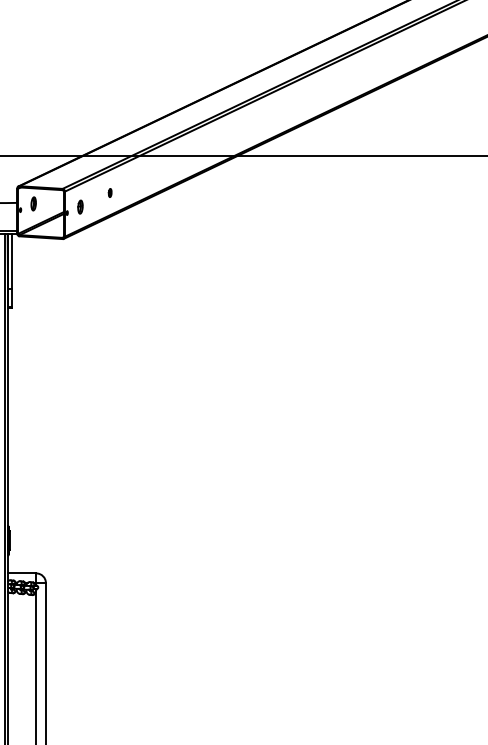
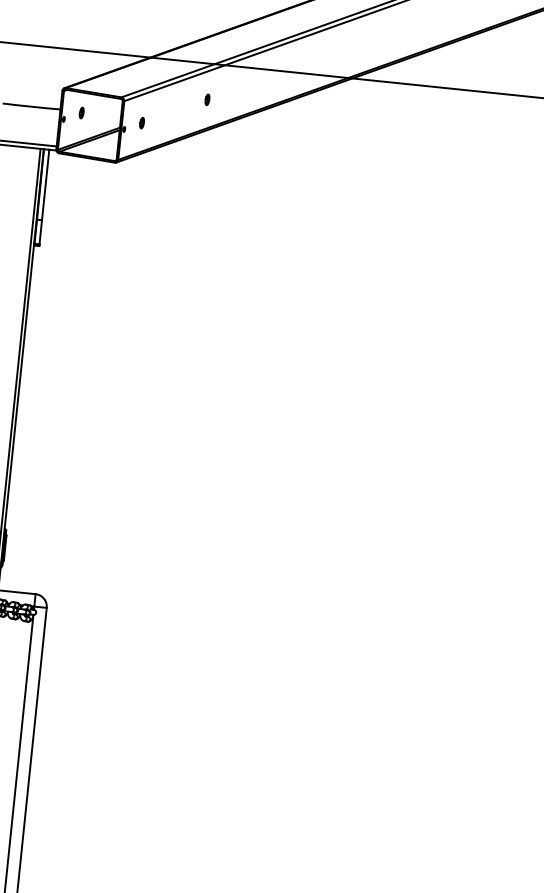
part: (109, 192) -> (206, 99), moved
part: (33, 203) -> (81, 112), size x0.62
part: (79, 206) -> (141, 122), size x0.62

